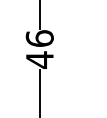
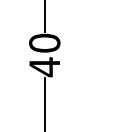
text: (39, 38) -> (44, 43), 46 -> 40

